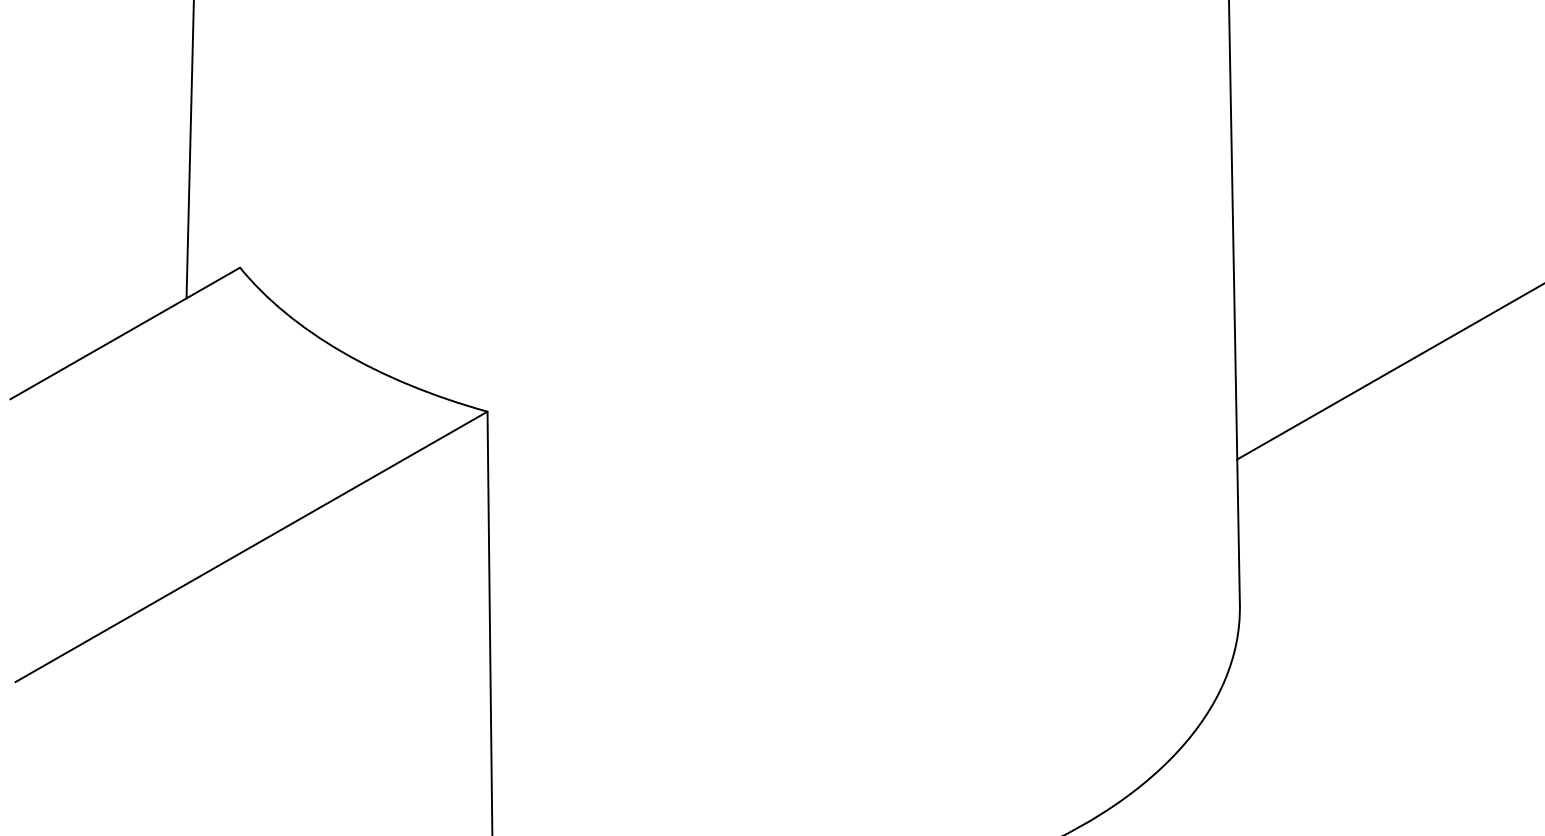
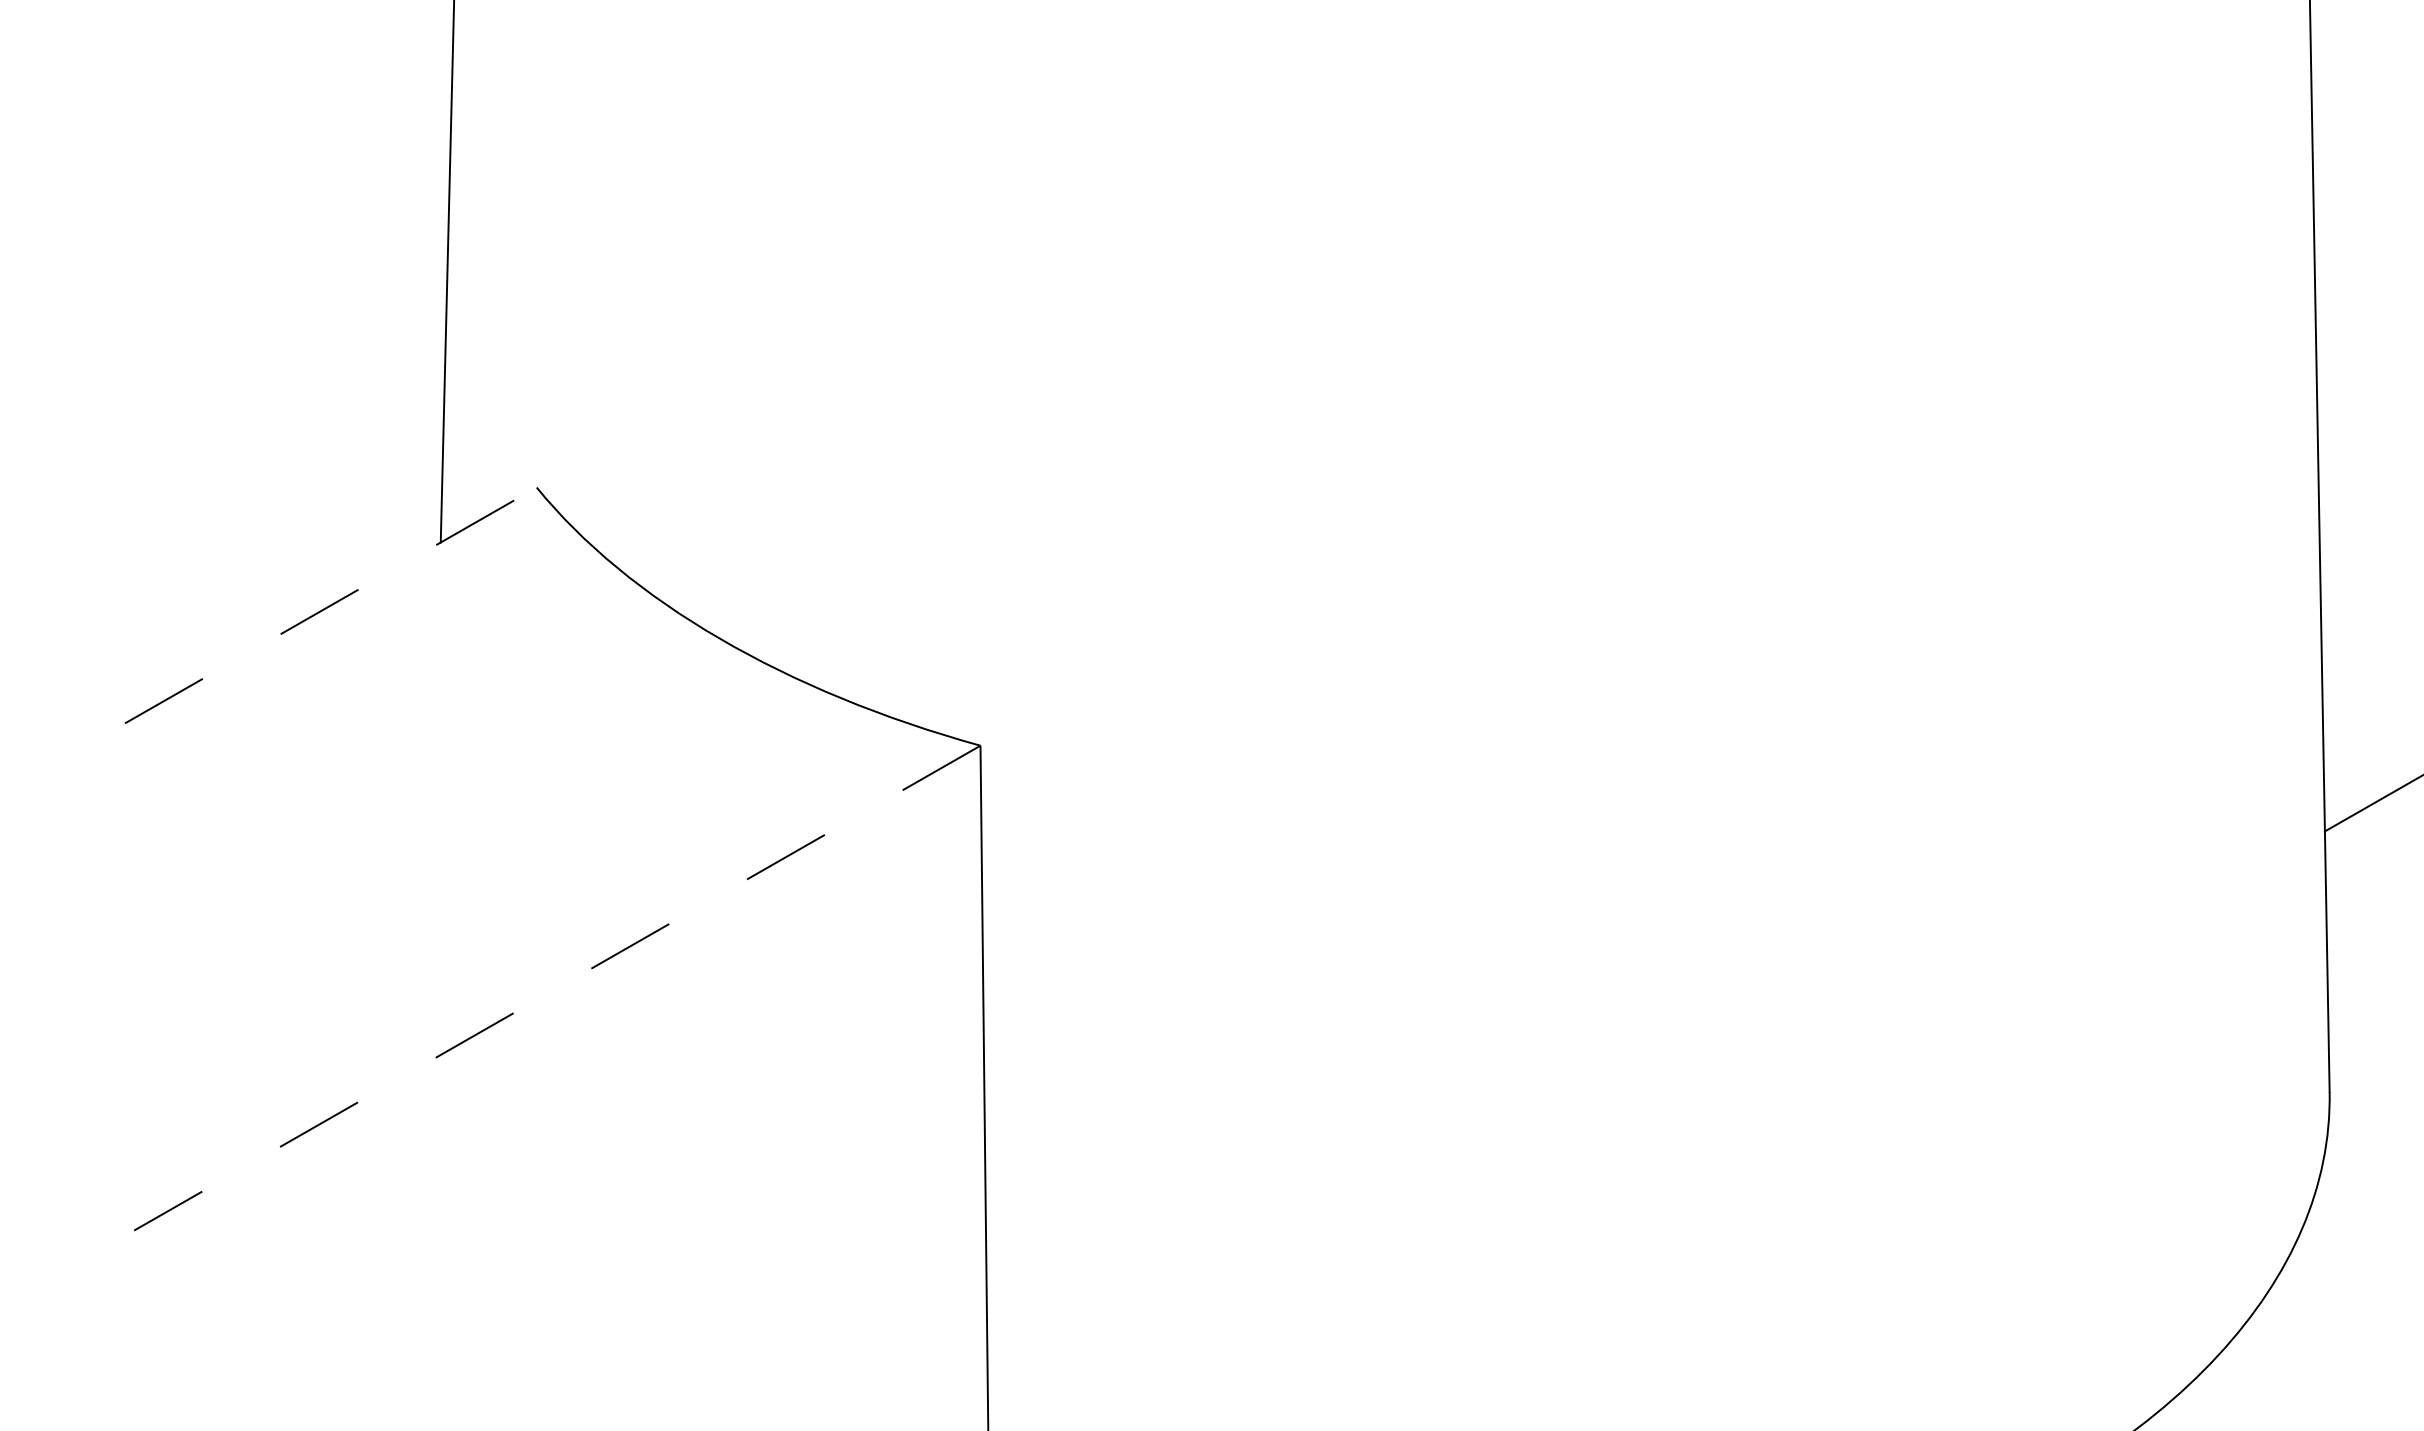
line: (125, 333) -> (331, 605), solid -> dashed
line: (251, 546) -> (557, 987), solid -> dashed

